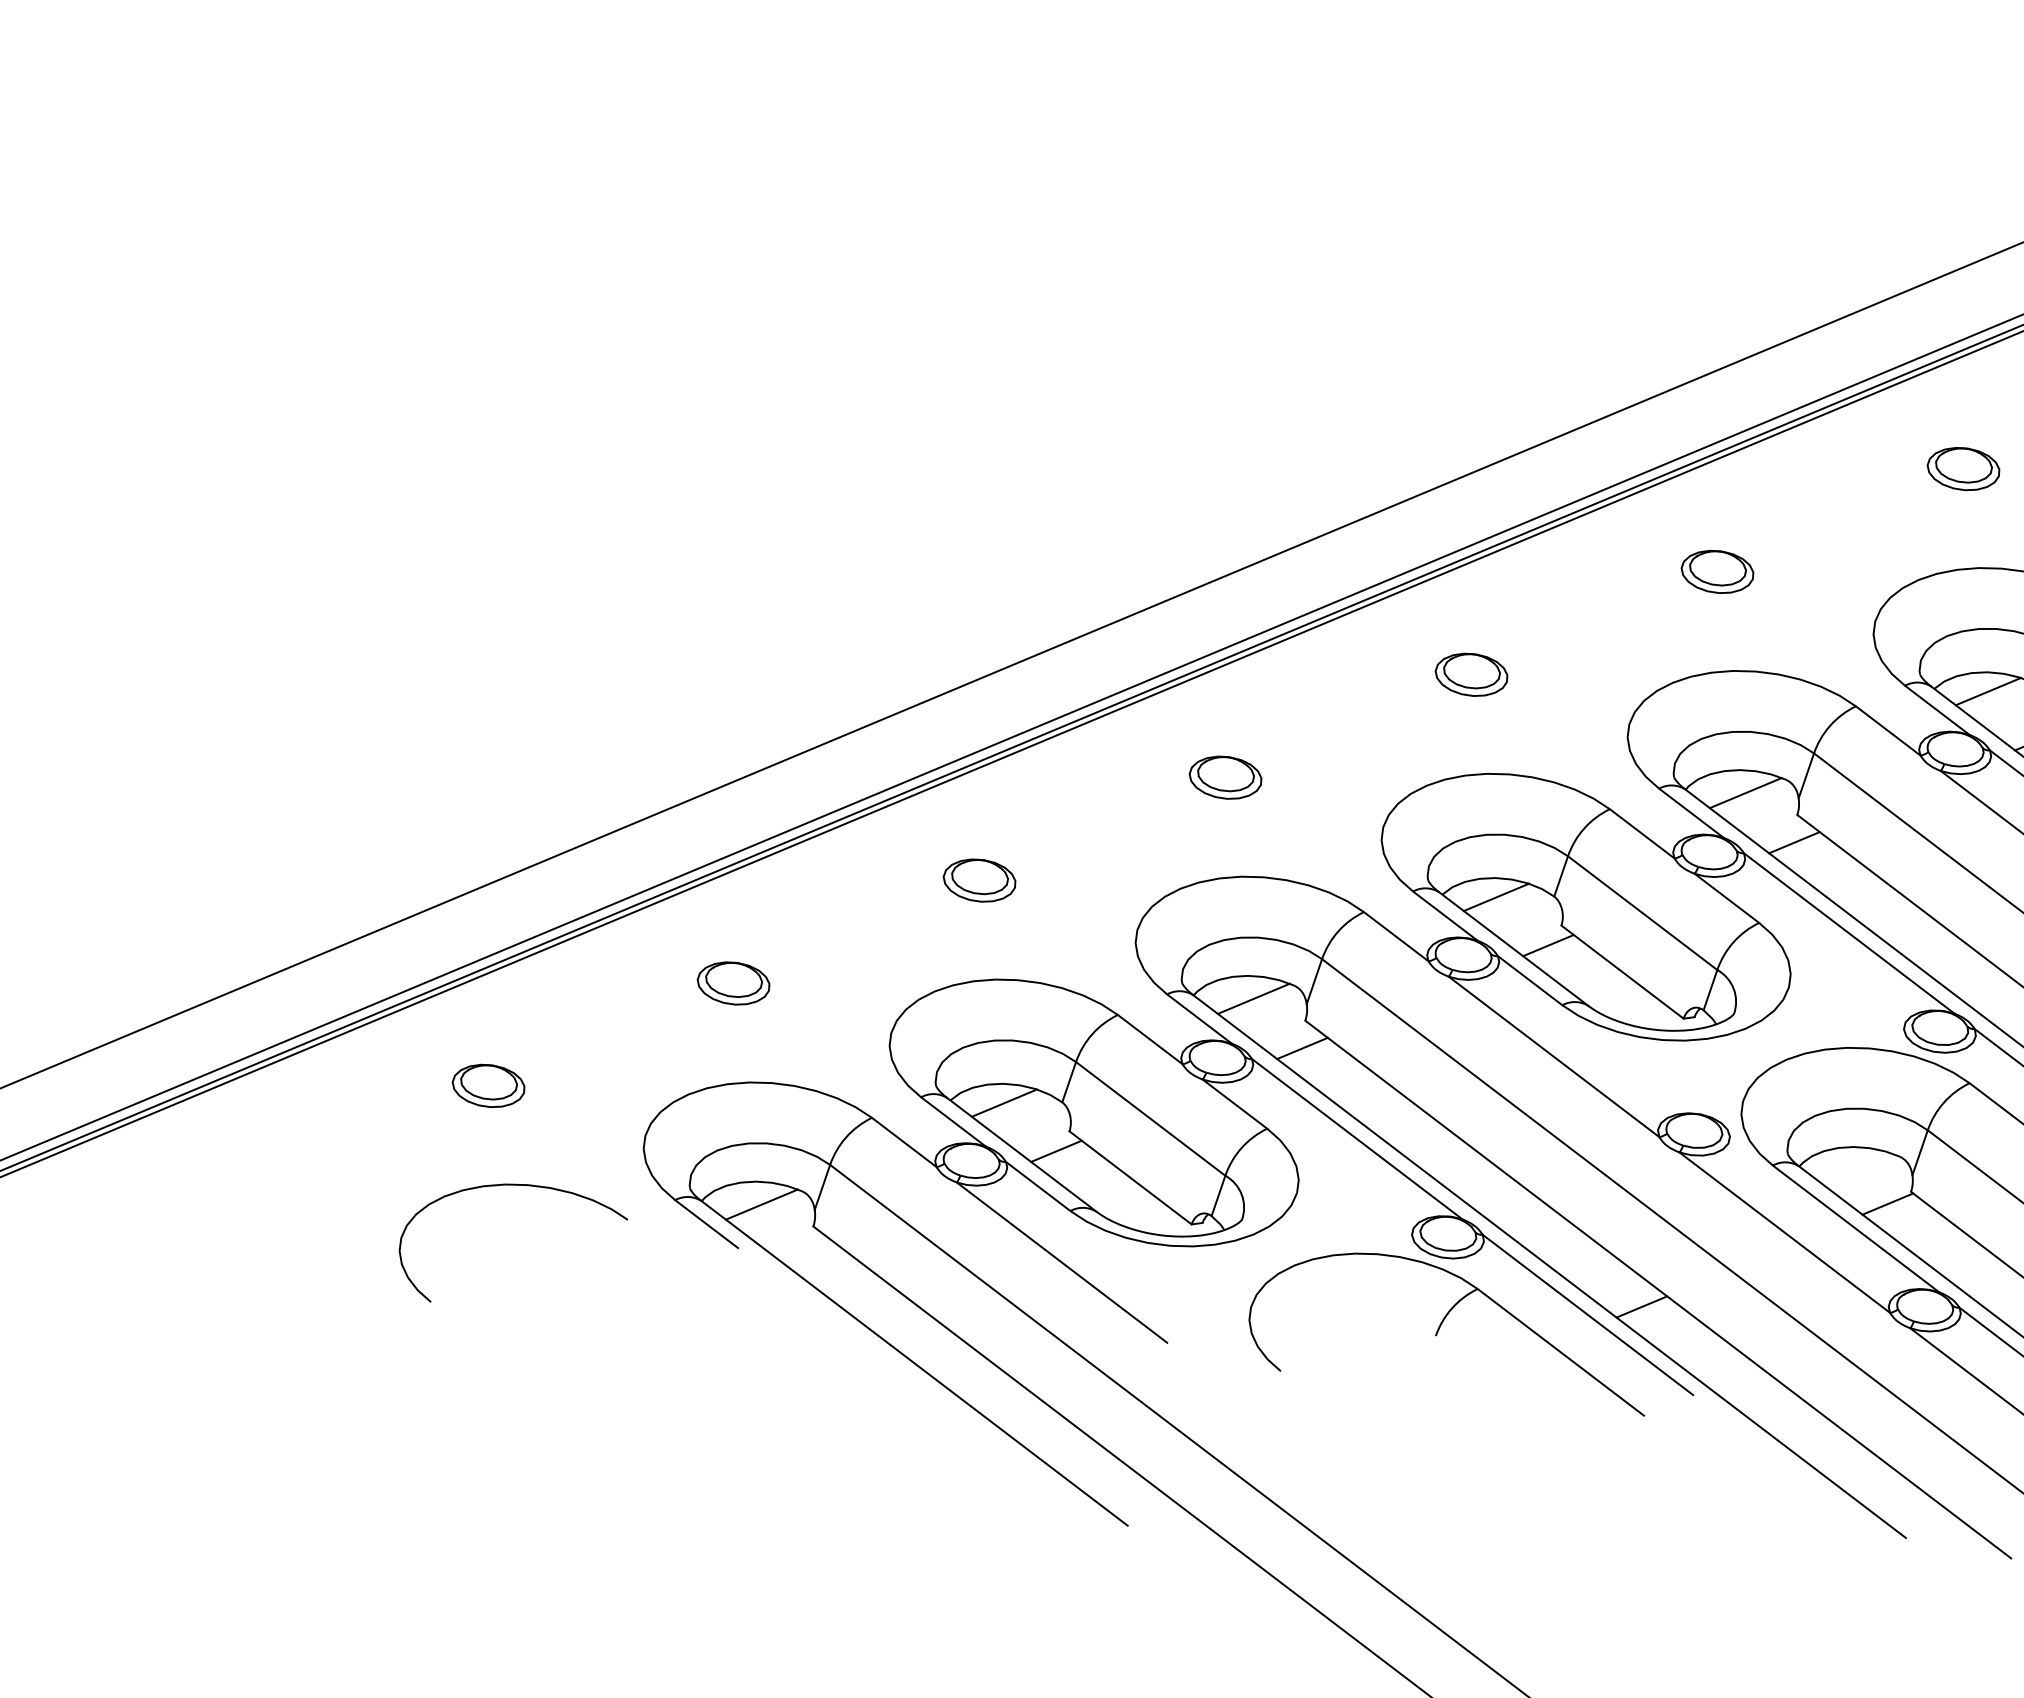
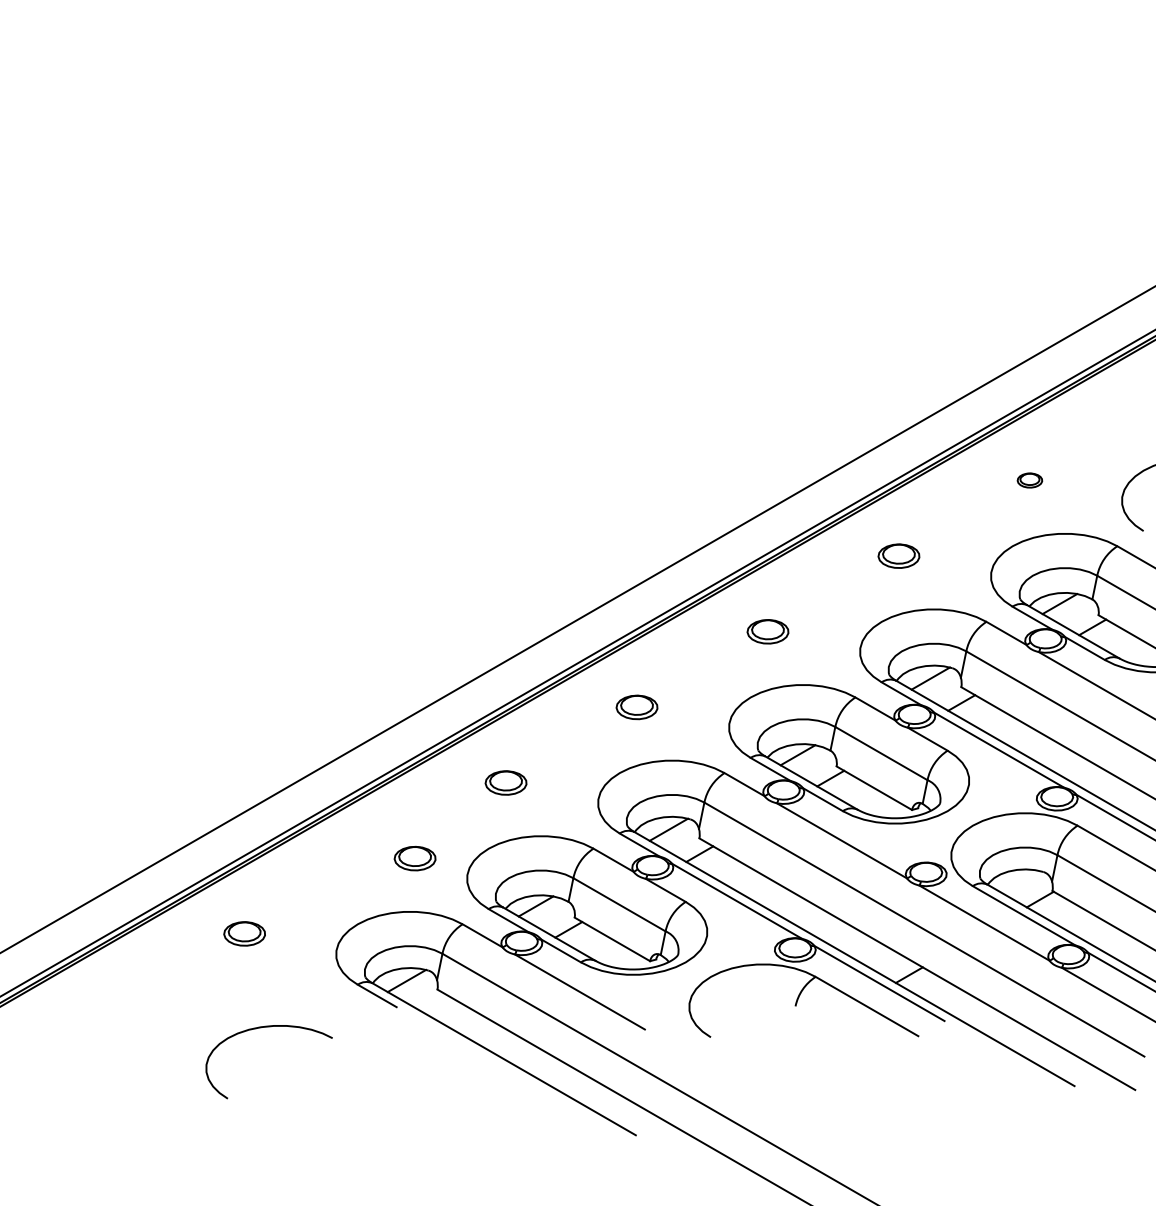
part: (1962, 468) -> (1029, 480), size x0.6
part: (732, 983) -> (414, 858), moved
curve: (505, 1186) -> (261, 1028), moved

